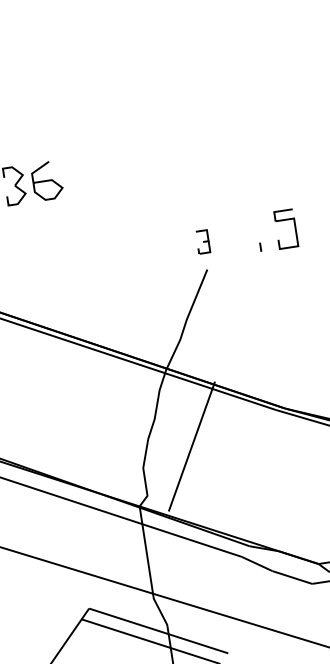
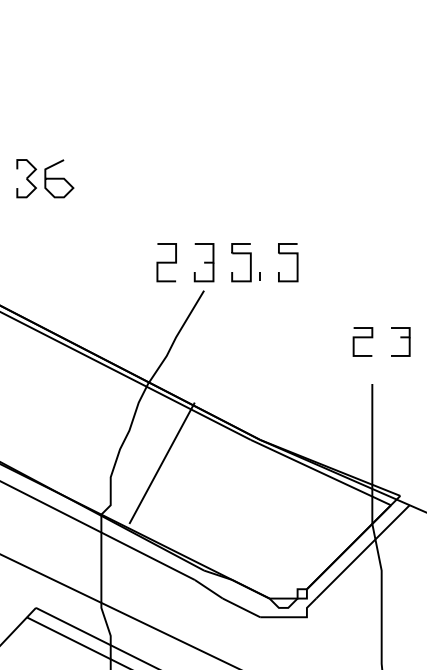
curve: (238, 228) -> (241, 254), added
part: (202, 241) -> (203, 262), size x1.67
curve: (165, 247) -> (166, 262), added

